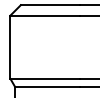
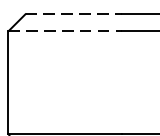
line: (50, 5) -> (73, 14), solid -> dashed
line: (45, 15) -> (65, 31), solid -> dashed

